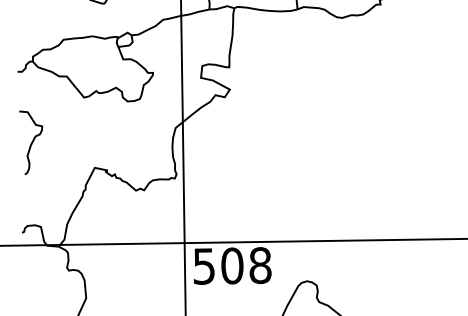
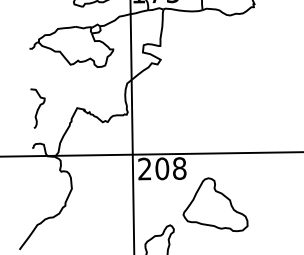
curve: (30, 142) -> (37, 108), moved
text: (203, 265) -> (144, 168), 508 -> 208

